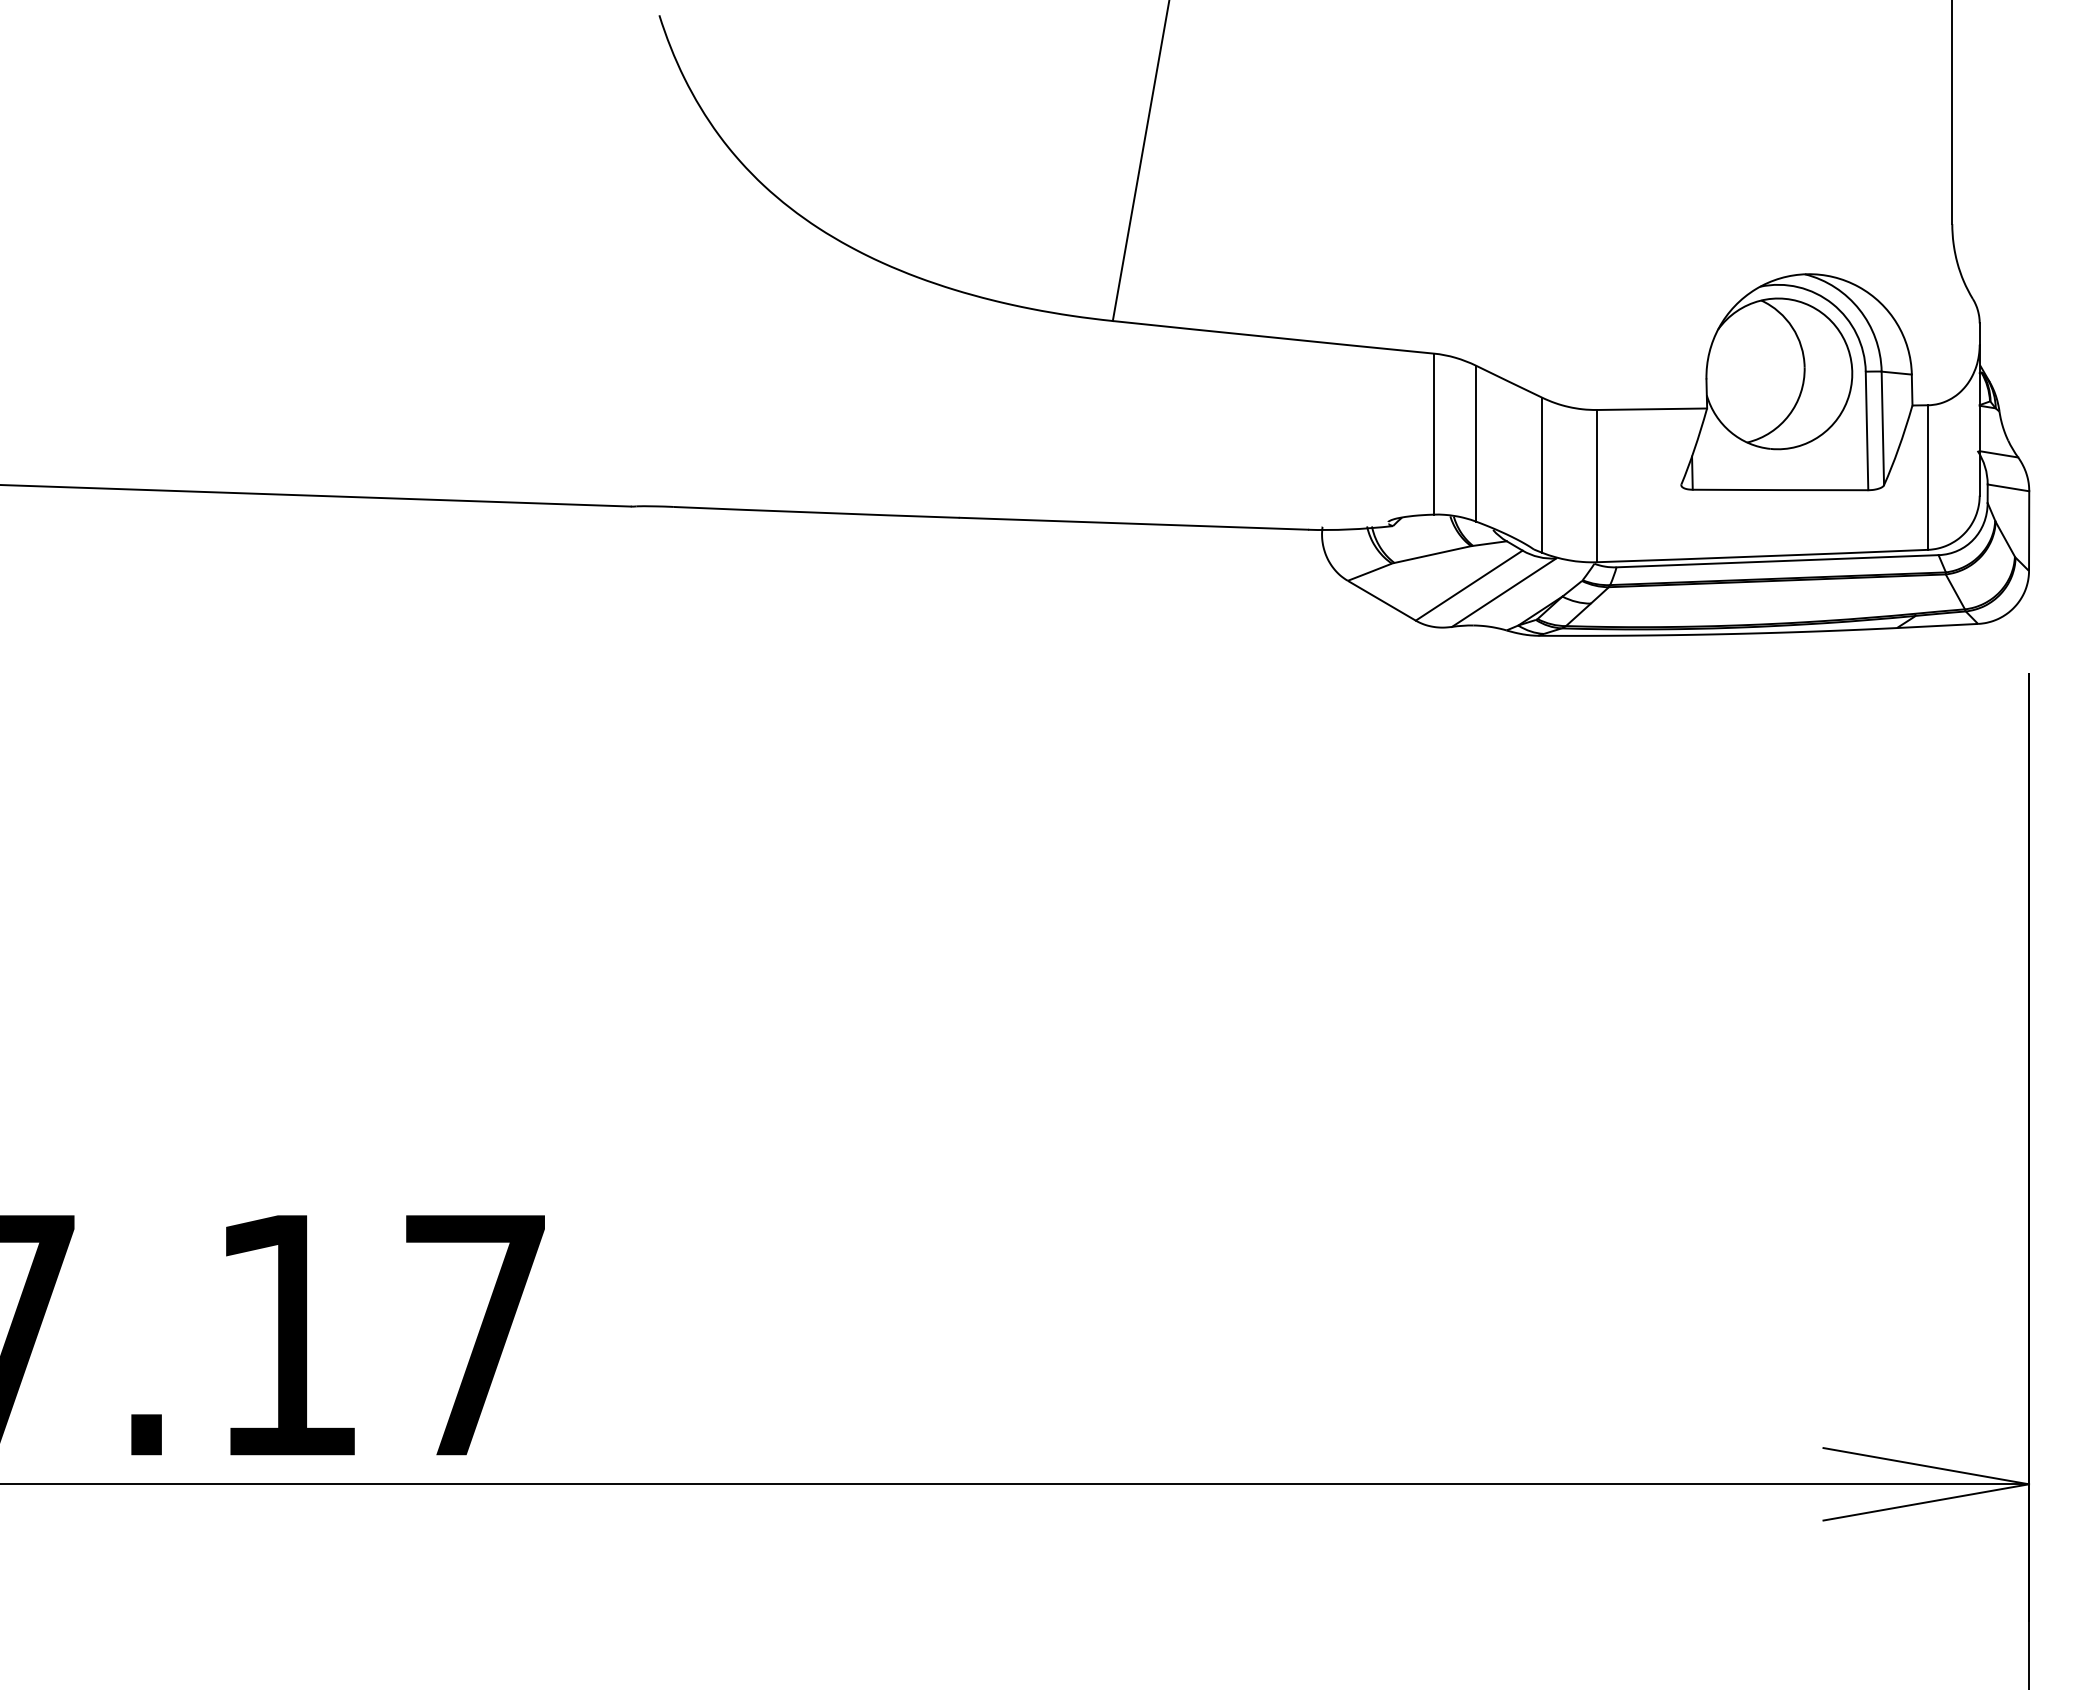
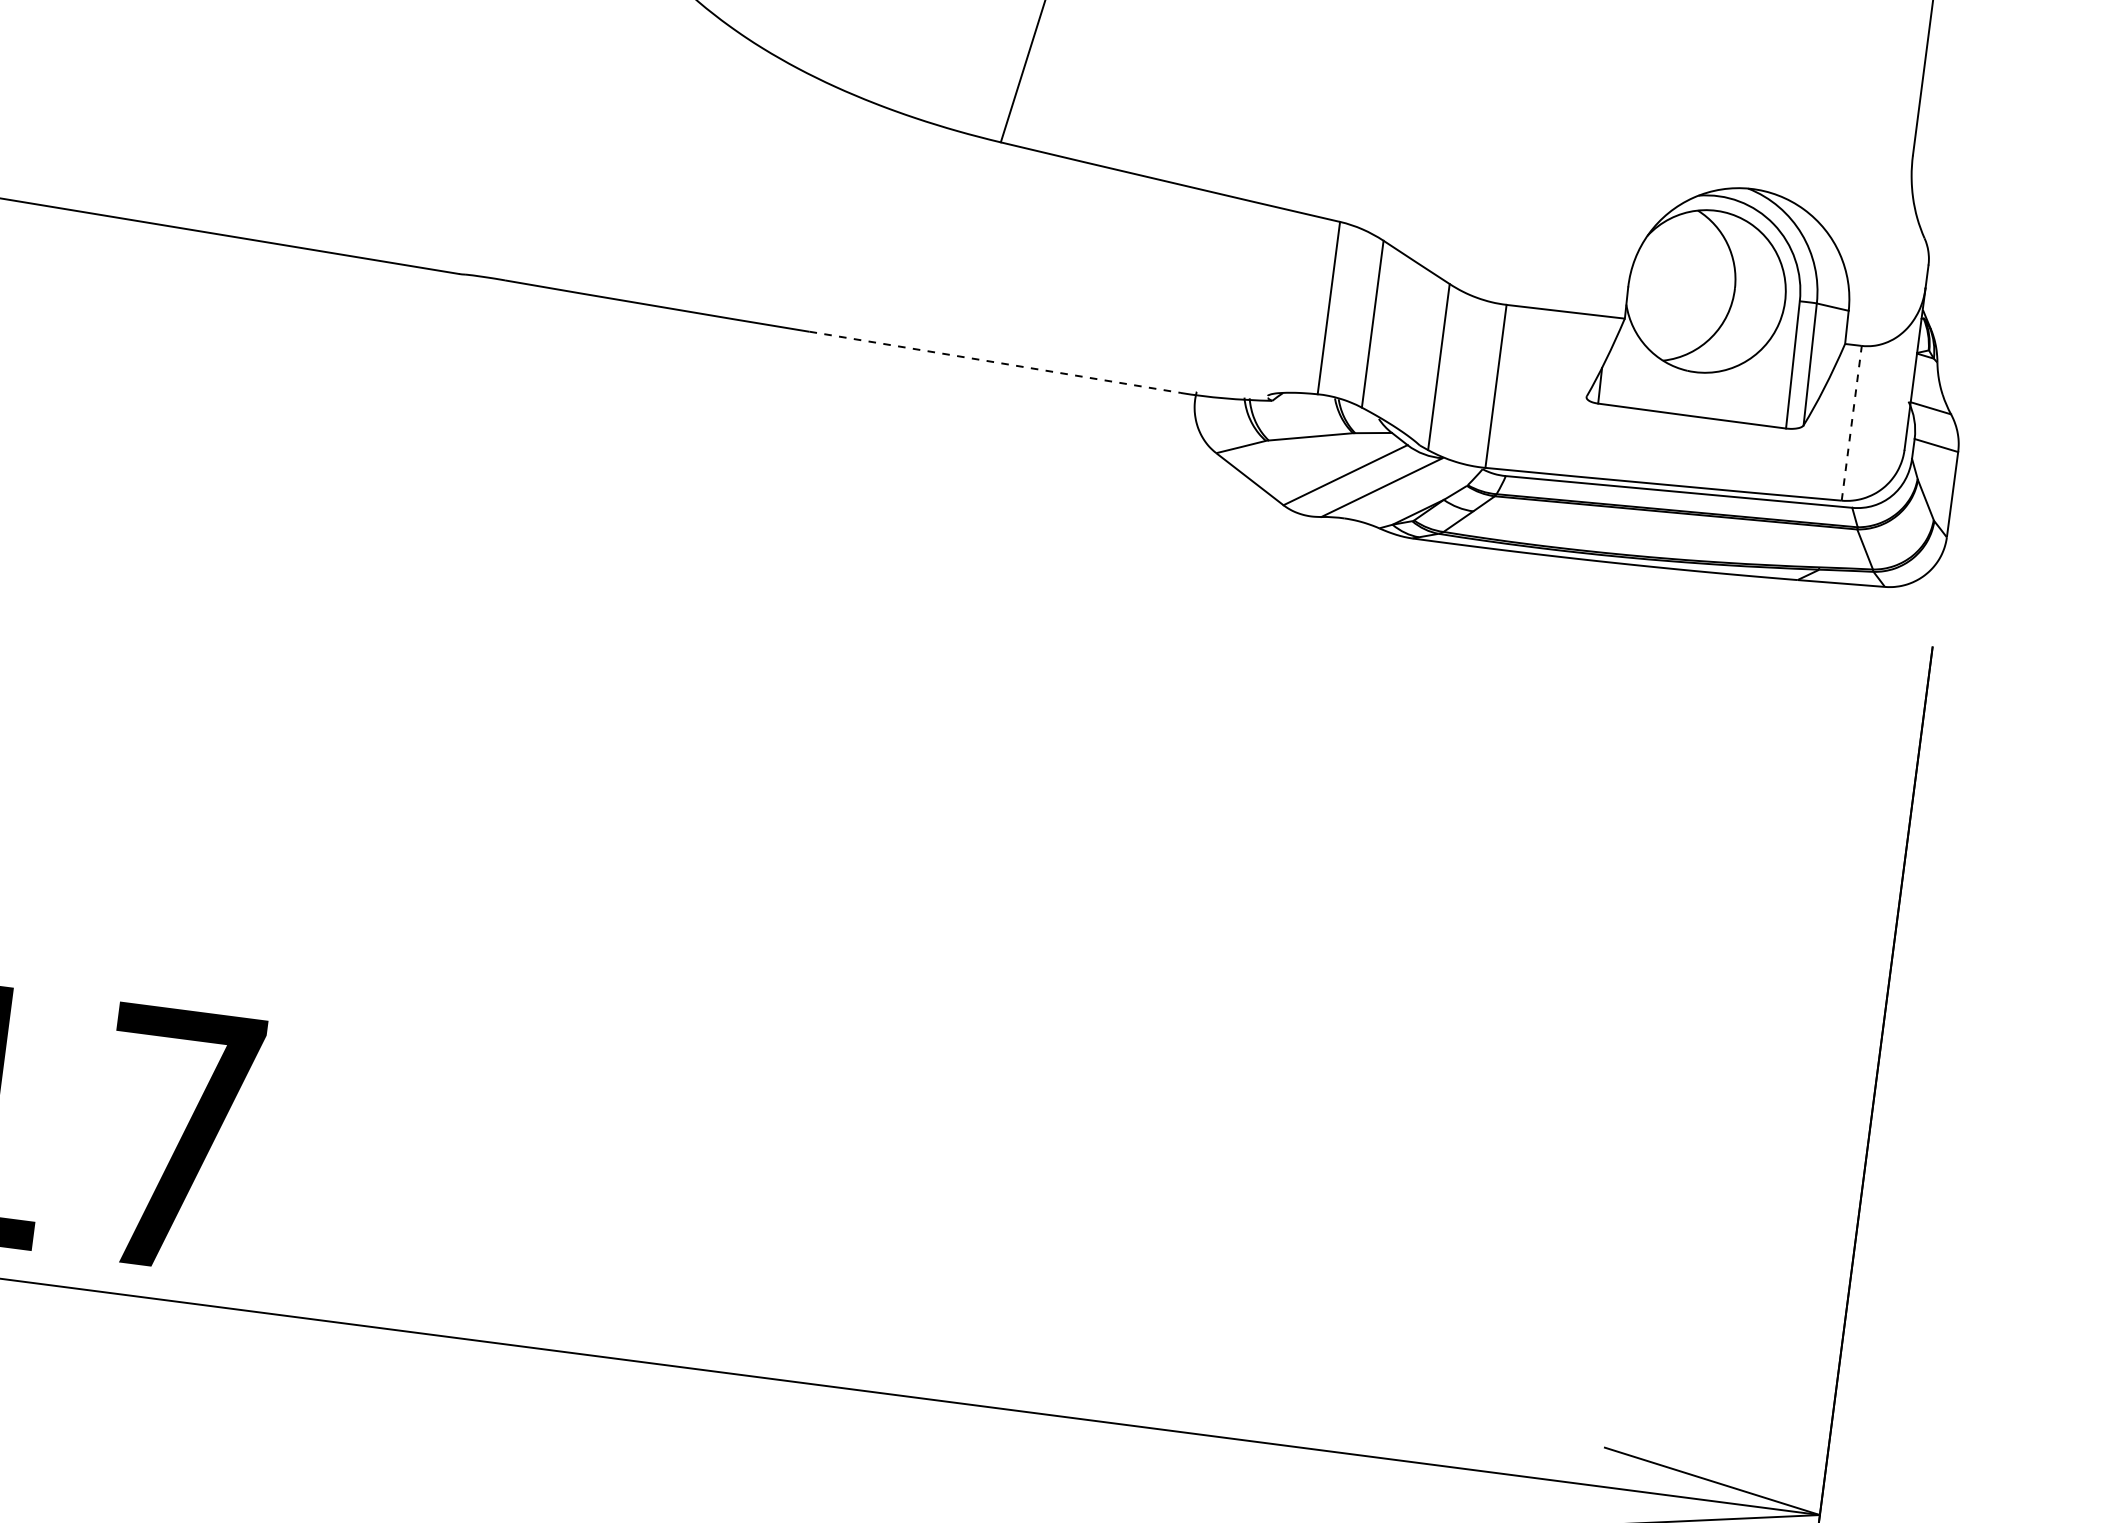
line: (1928, 477) -> (1852, 423), solid -> dashed
line: (1134, 523) -> (995, 362), solid -> dashed

